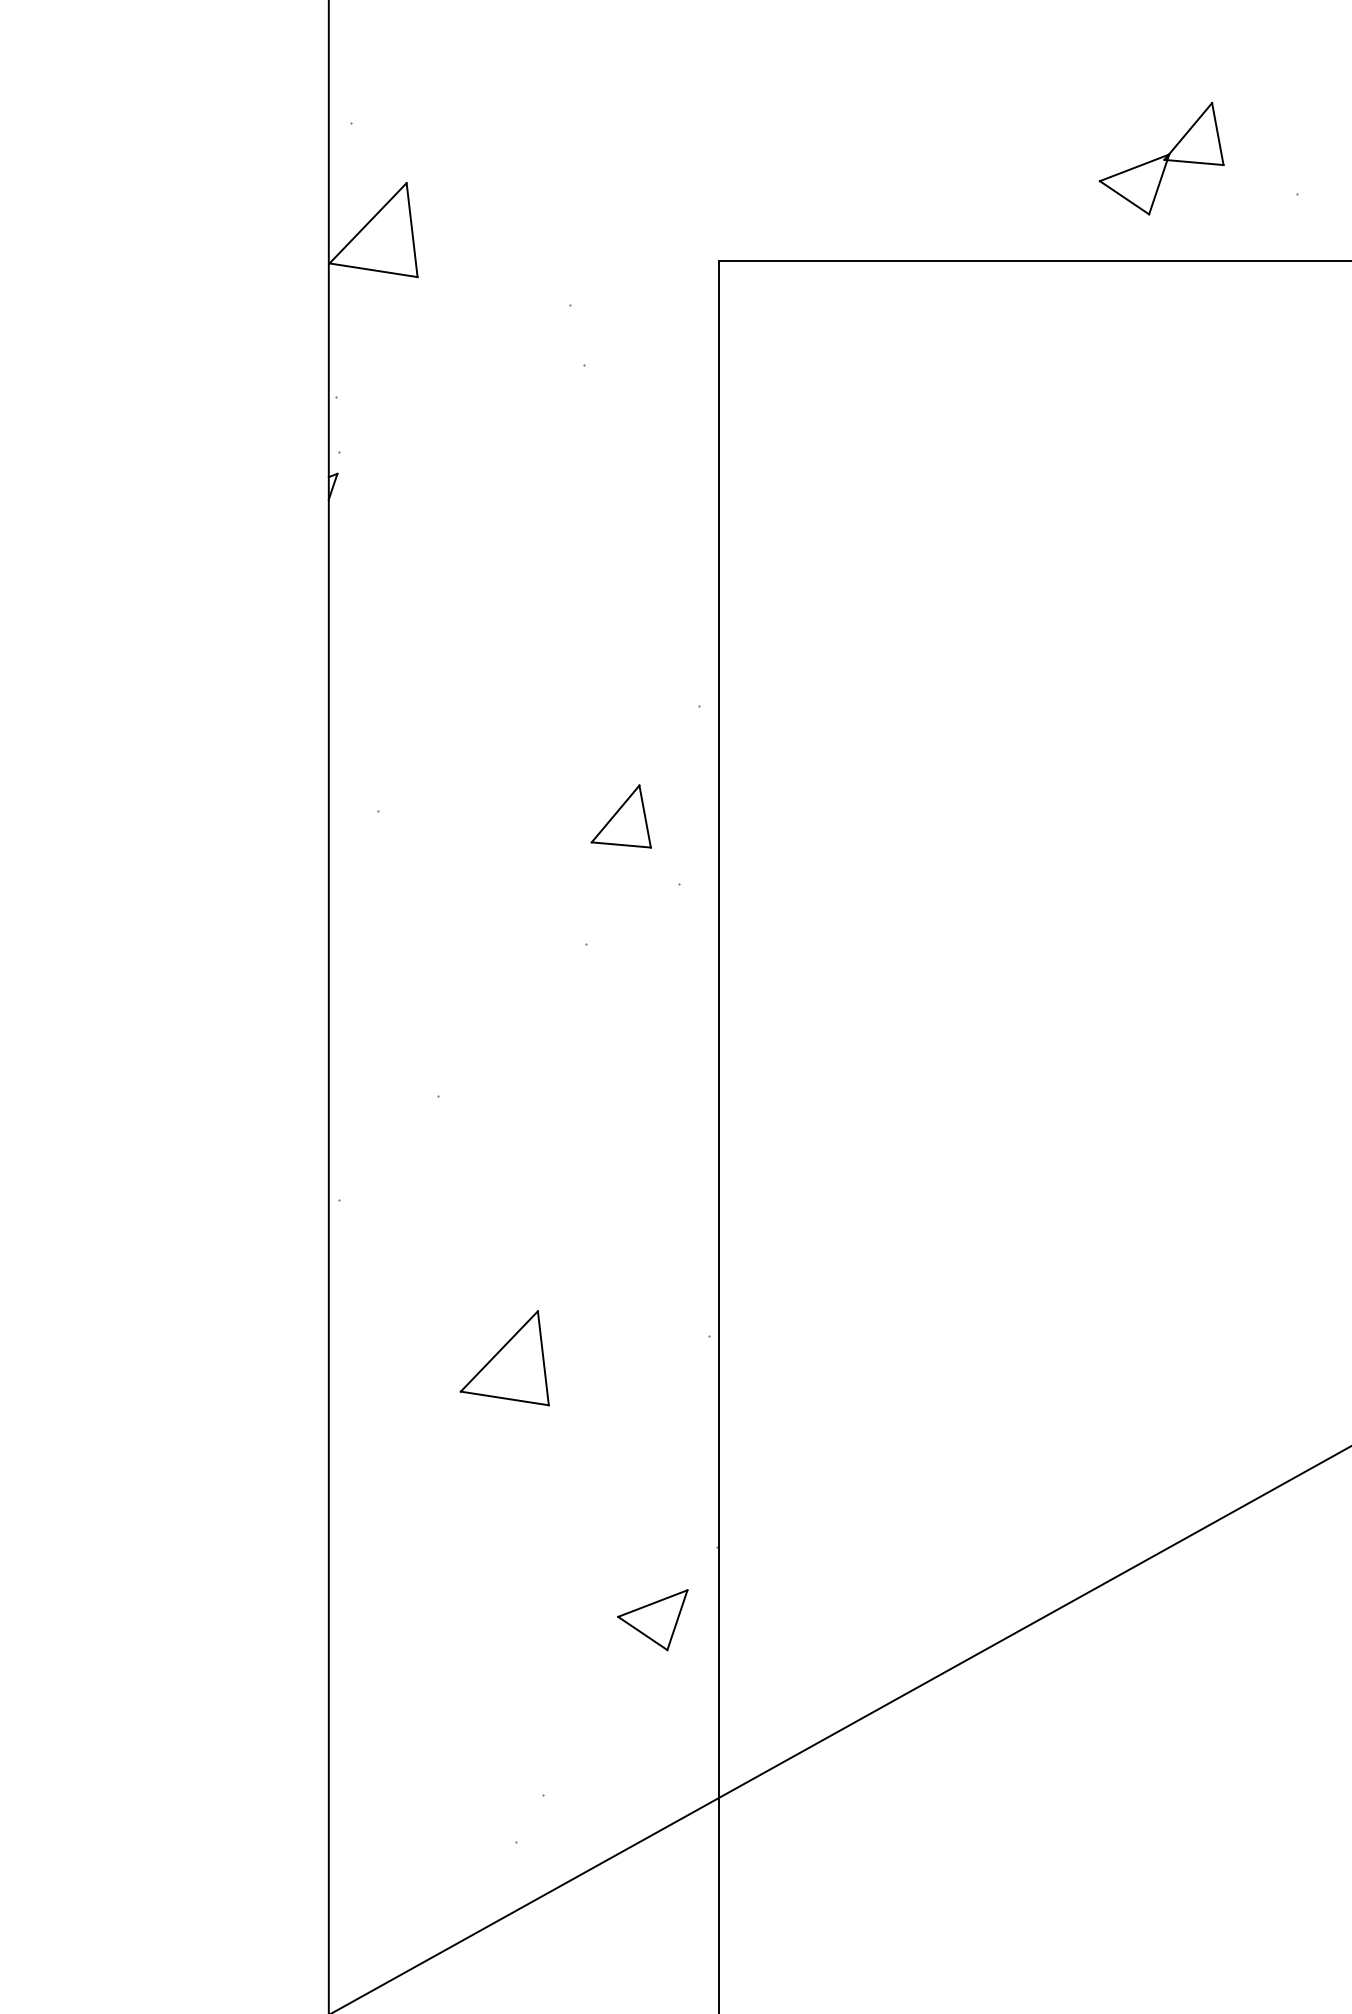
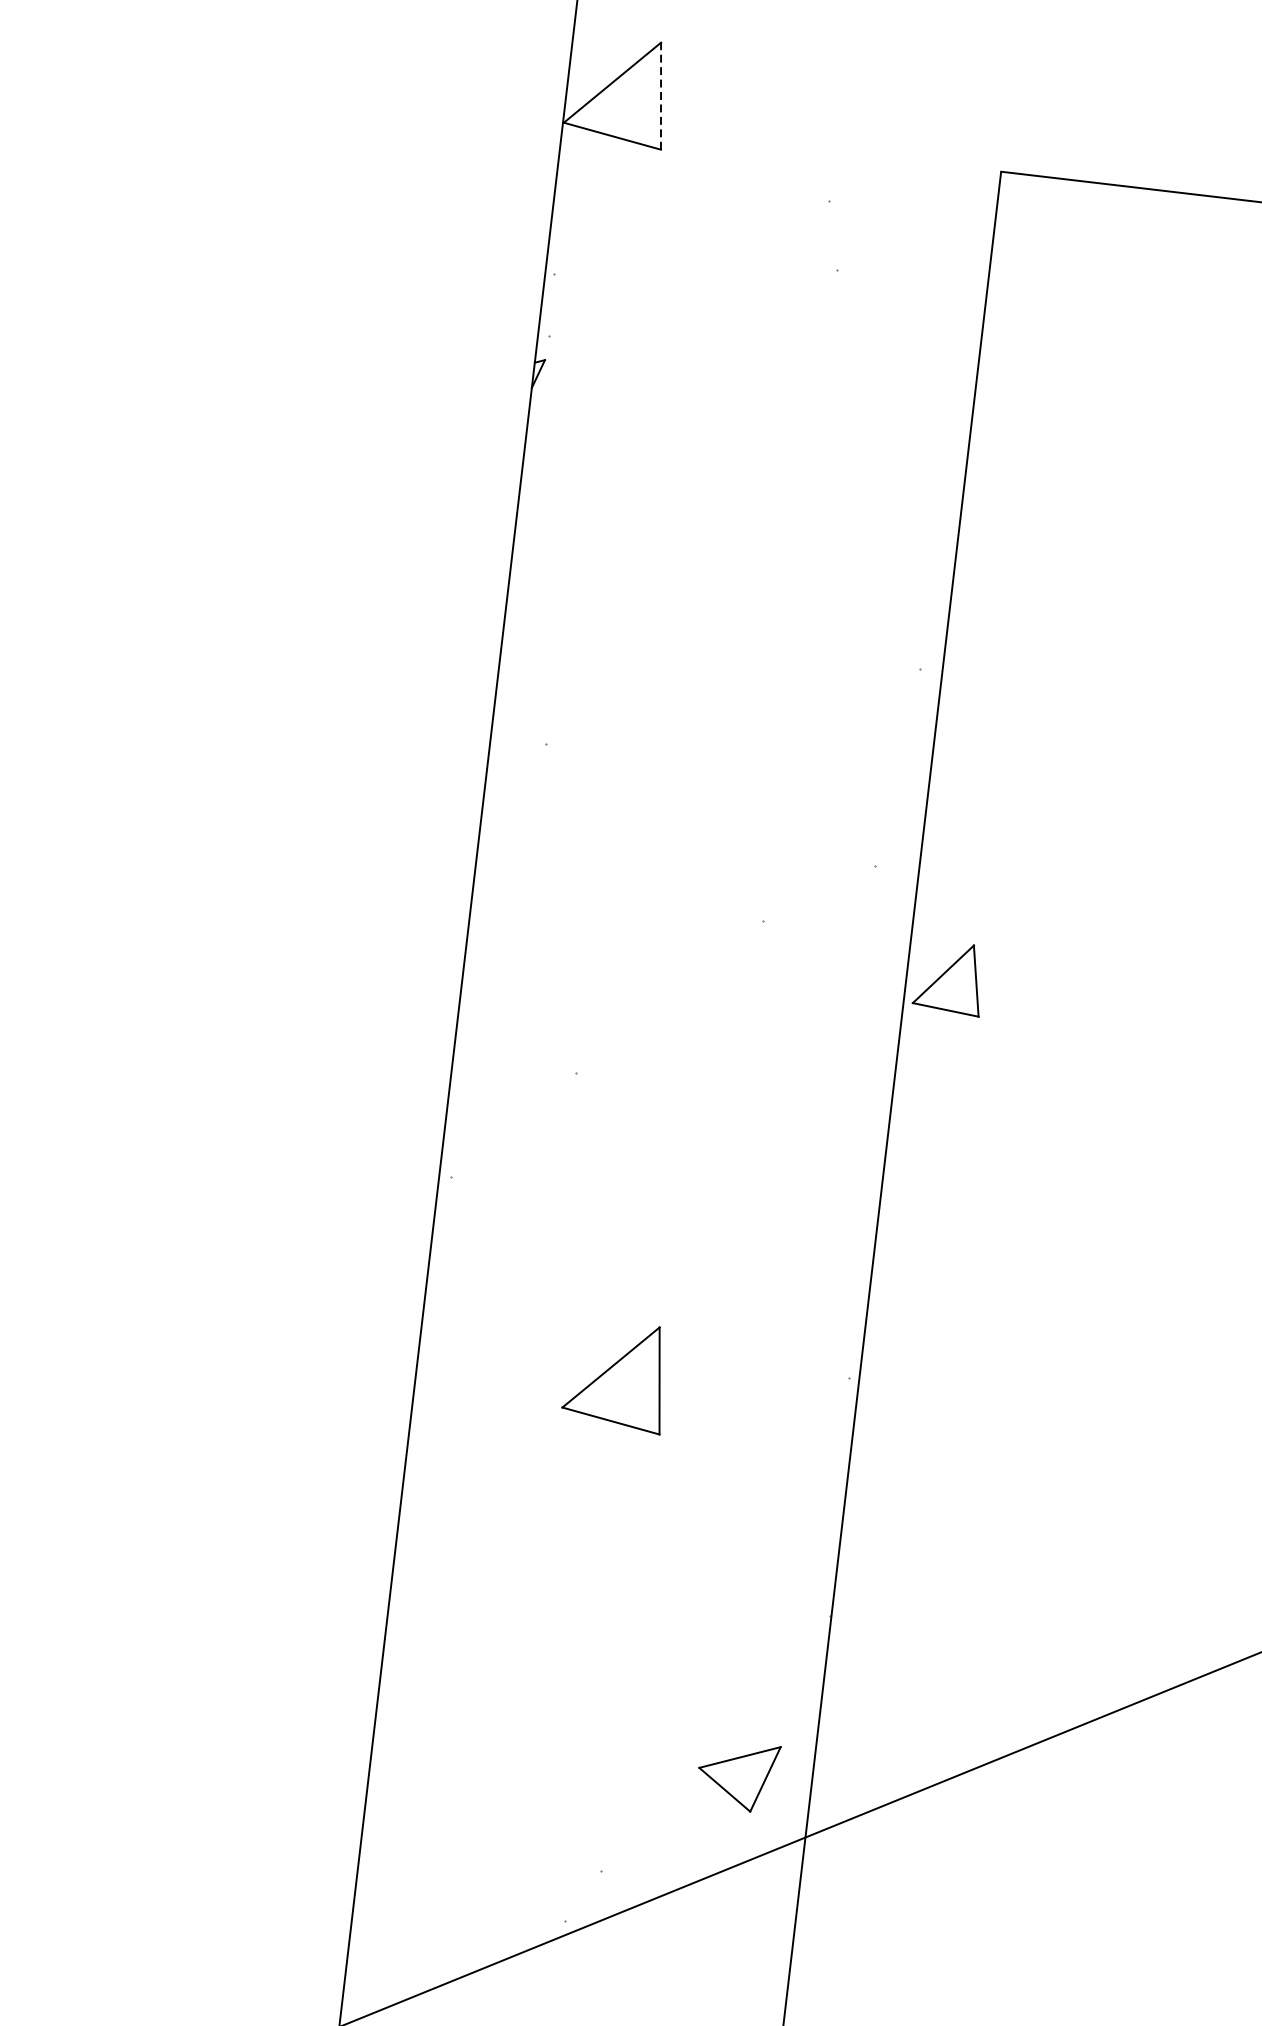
line: (412, 229) -> (661, 95), solid -> dashed
part: (620, 816) -> (948, 977), moved
part: (652, 1620) -> (737, 1776), moved

